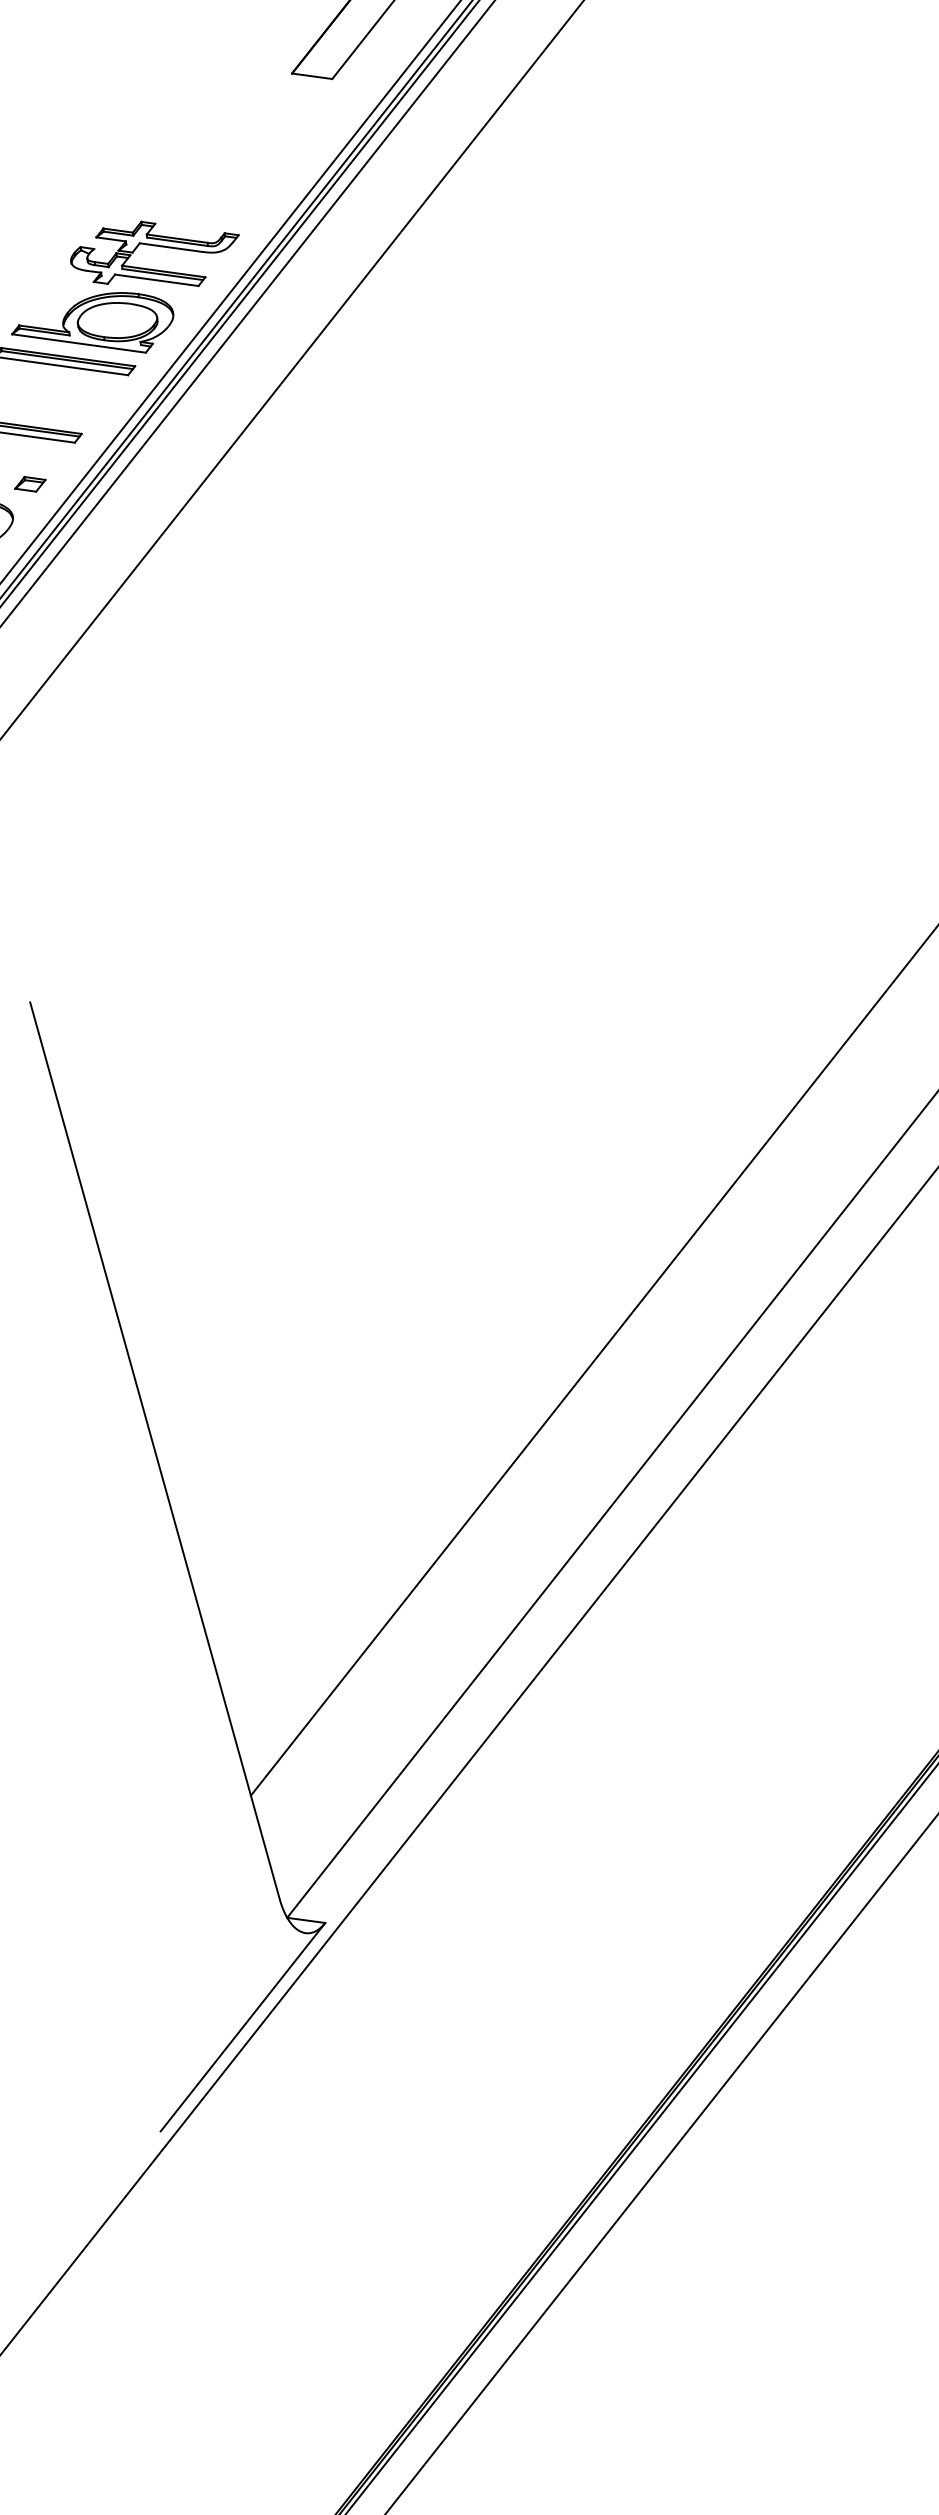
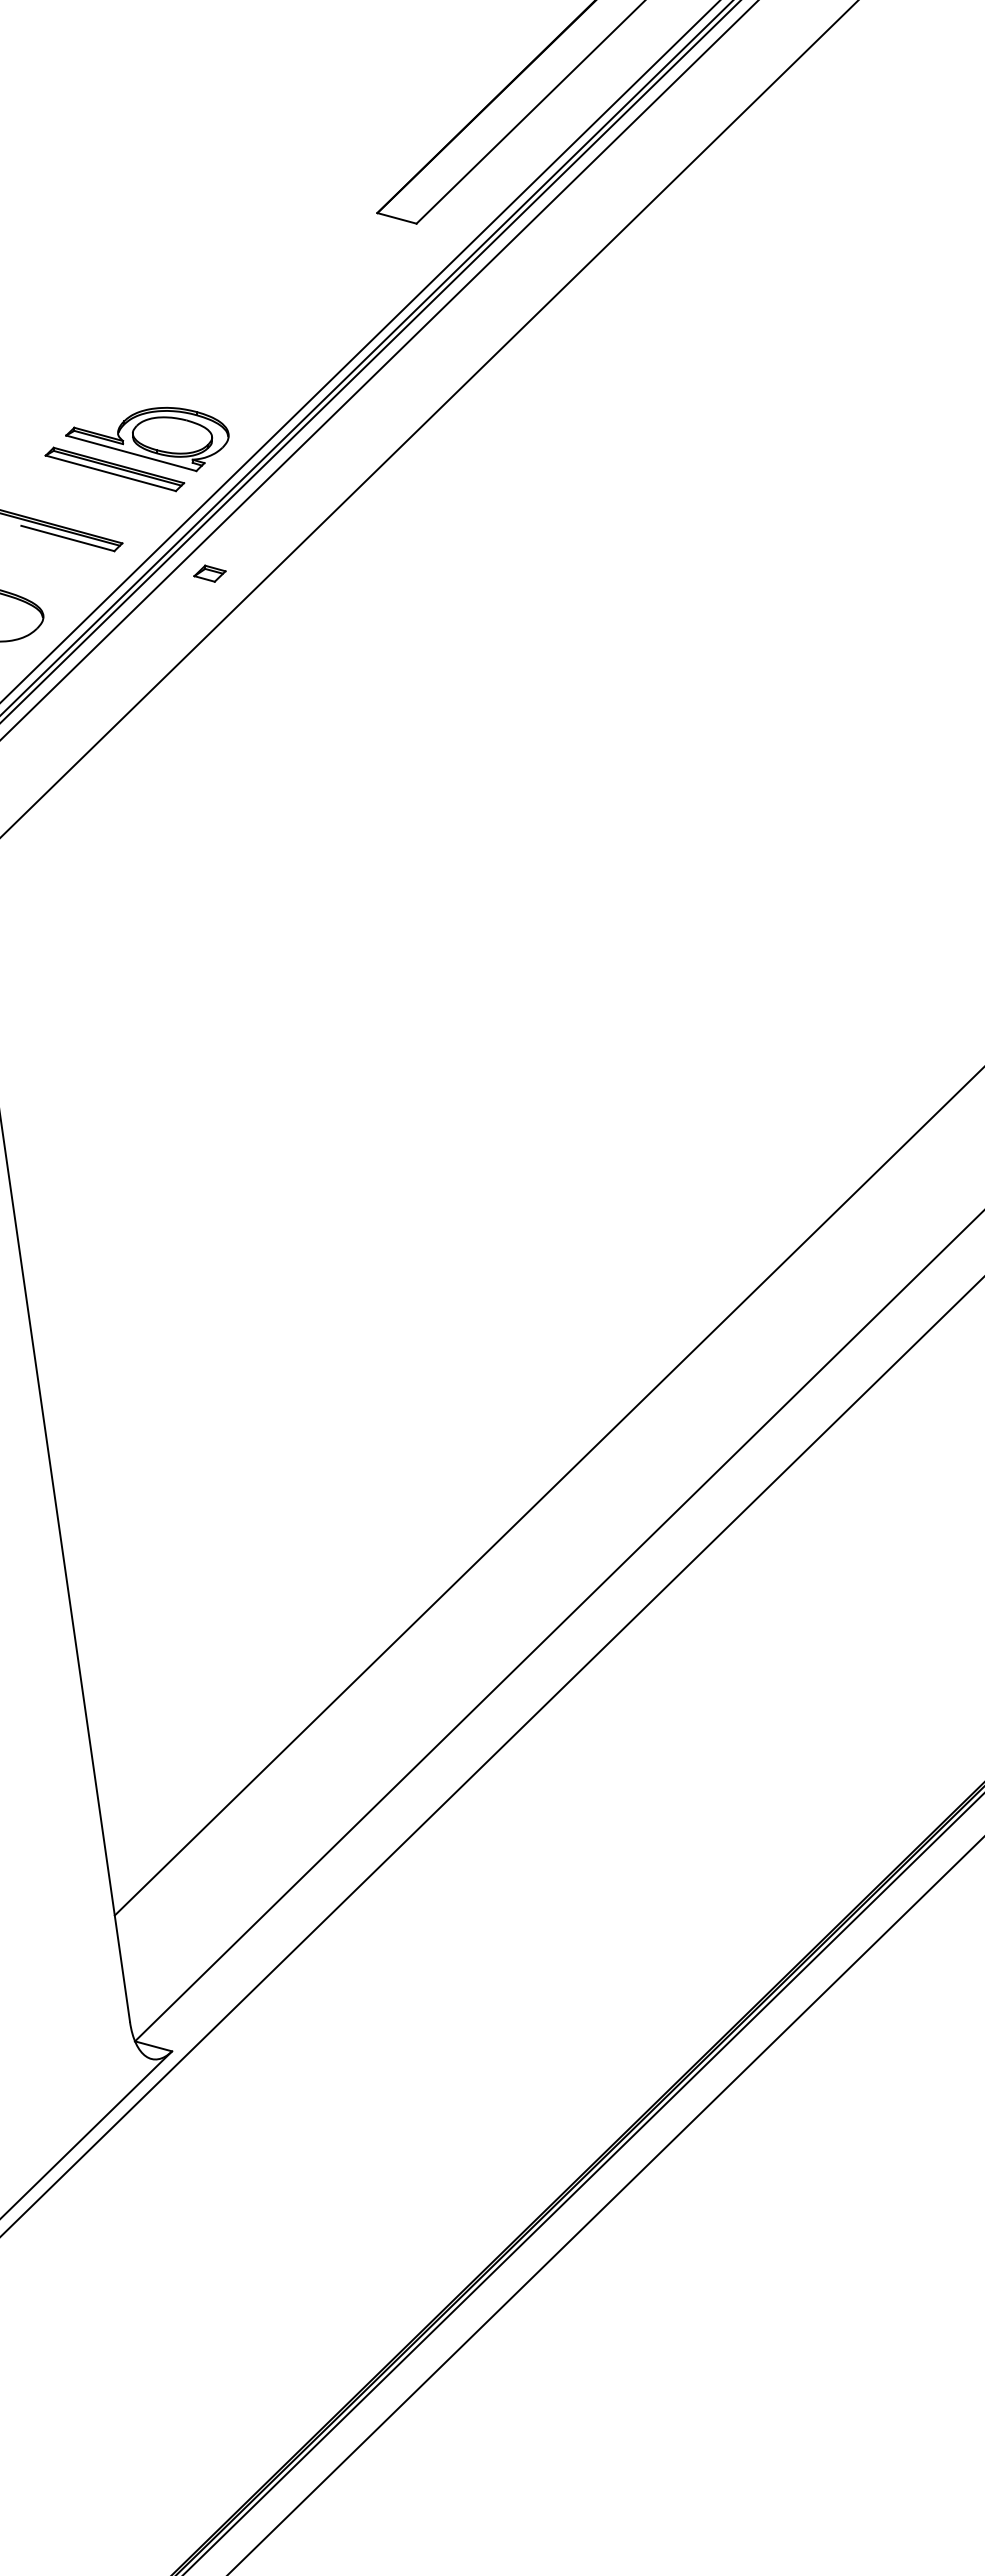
part: (156, 246) -> (220, 367), removed
part: (29, 484) -> (209, 573), moved

